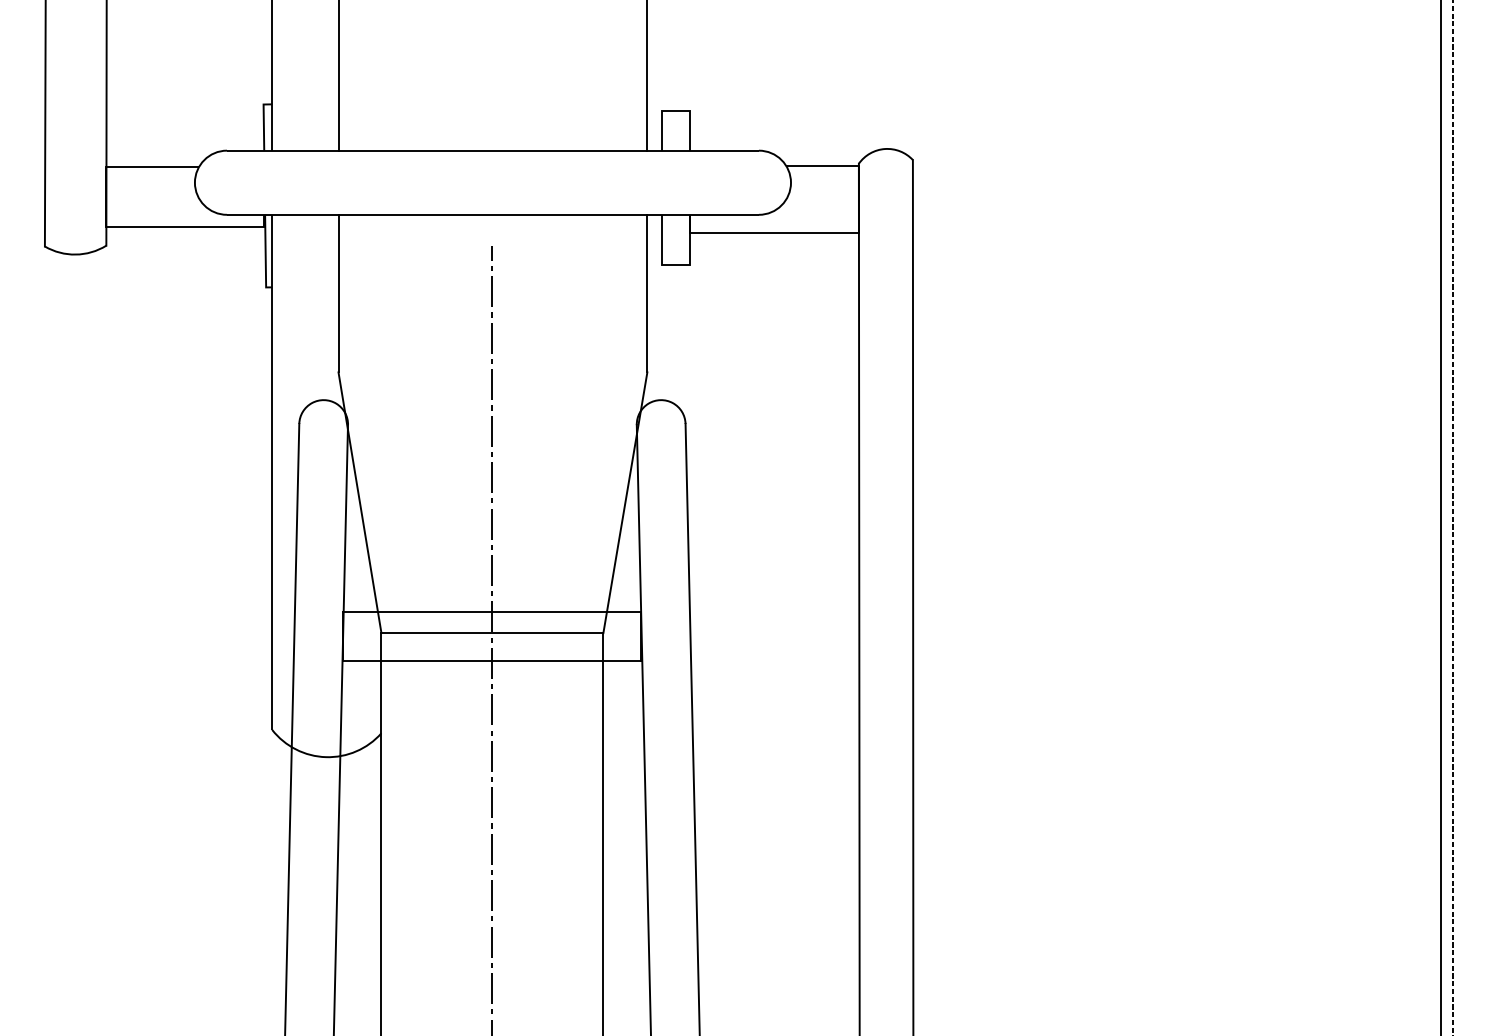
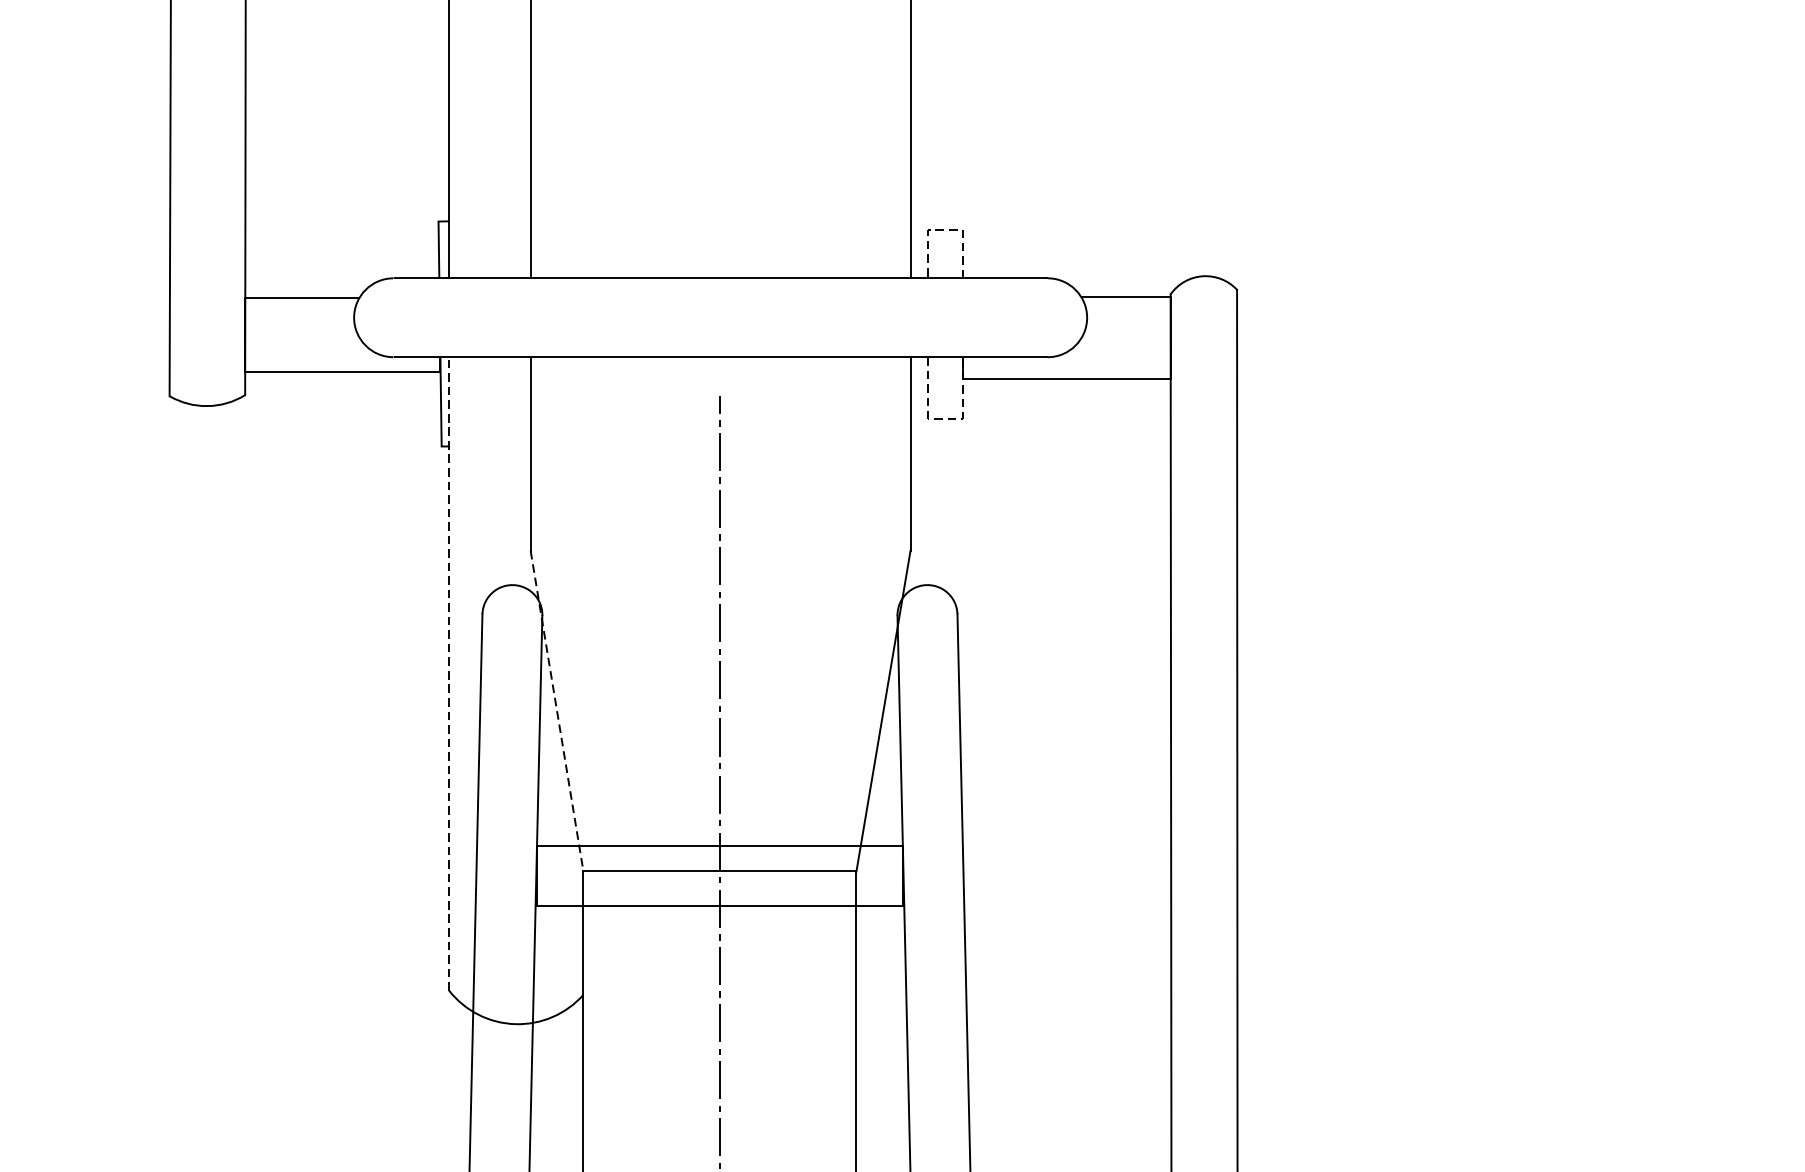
line: (675, 111) -> (945, 230), solid -> dashed
line: (676, 265) -> (946, 419), solid -> dashed
line: (272, 472) -> (449, 674), solid -> dashed
line: (360, 503) -> (557, 712), solid -> dashed

